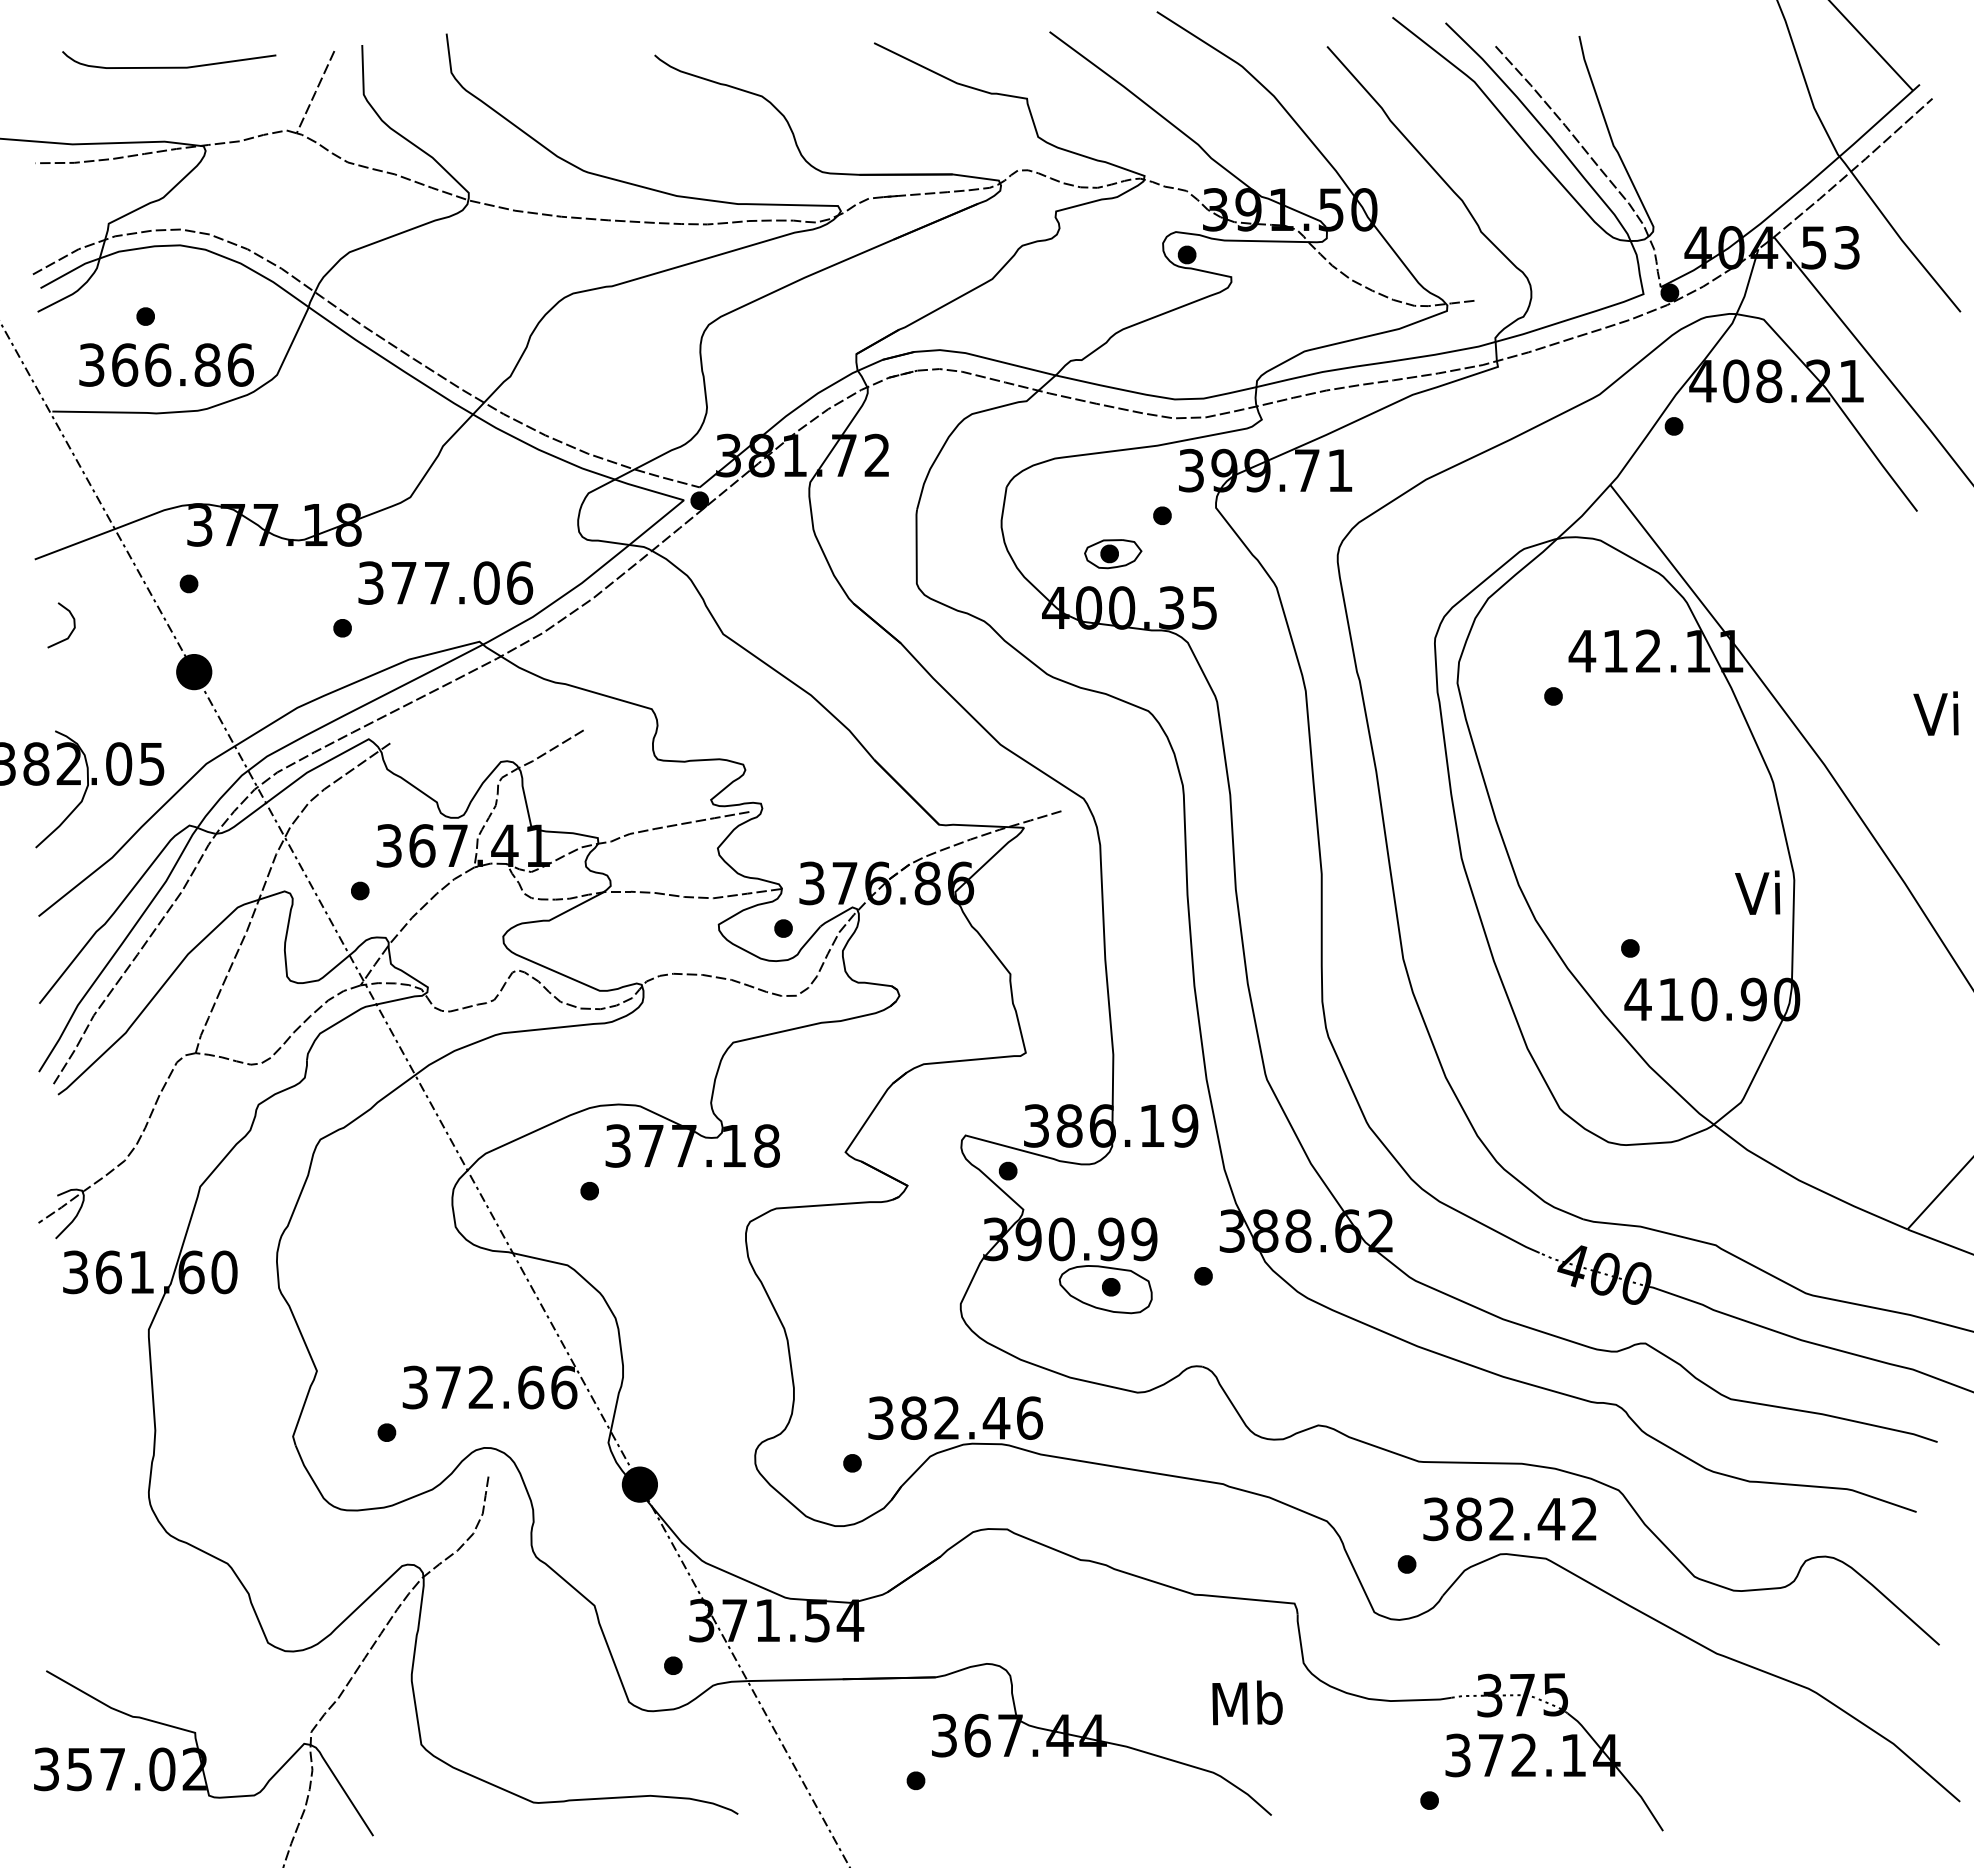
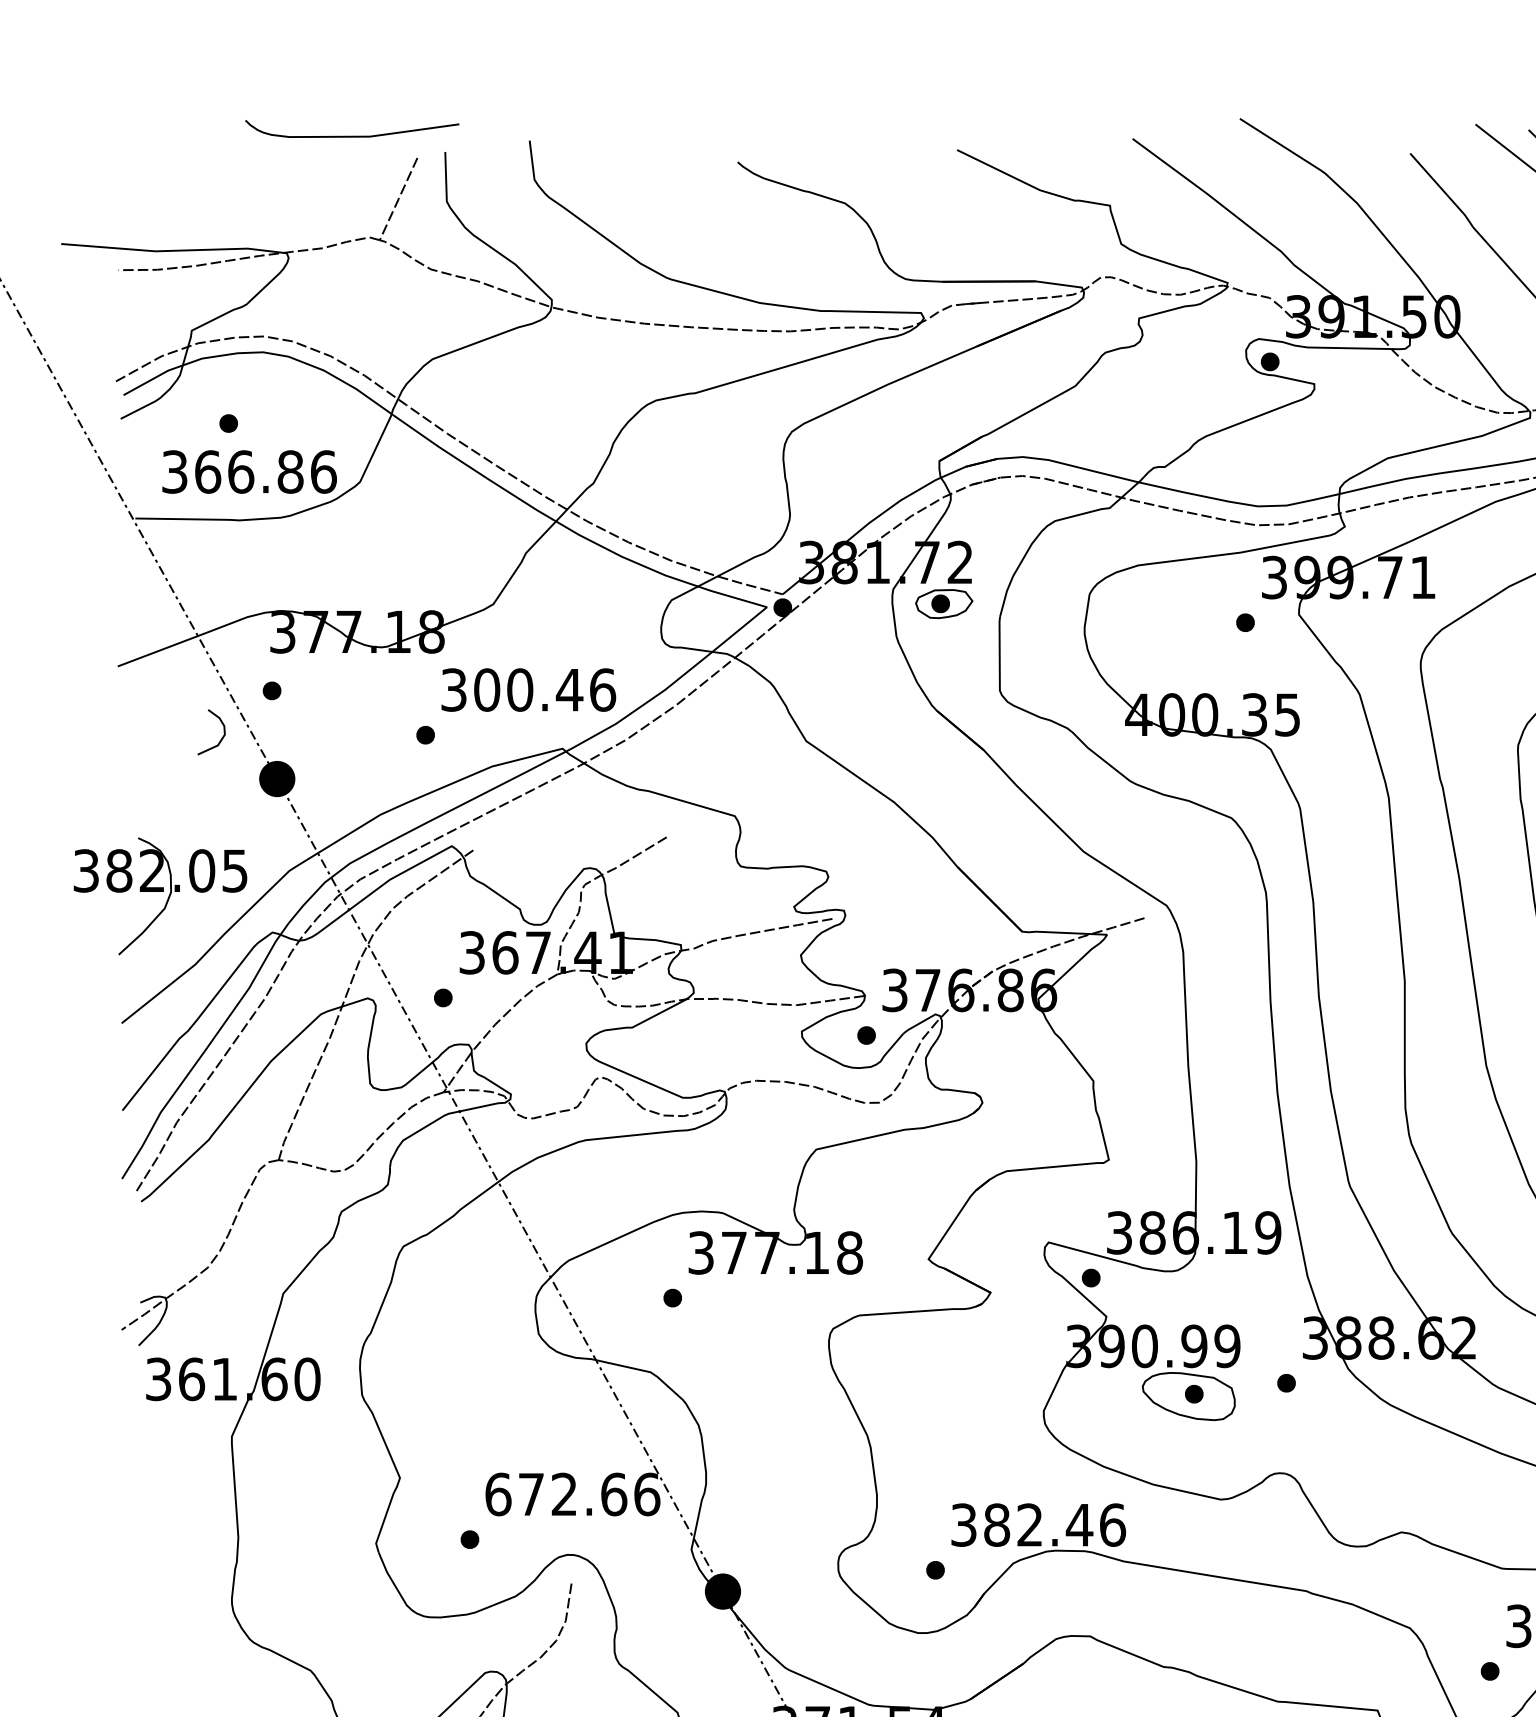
curve: (169, 66) -> (352, 135), moved
part: (1113, 554) -> (944, 604), moved
text: (445, 582) -> (528, 689), 377.06 -> 300.46
curve: (70, 632) -> (220, 739), moved
text: (415, 1387) -> (498, 1494), 372.66 -> 672.66

